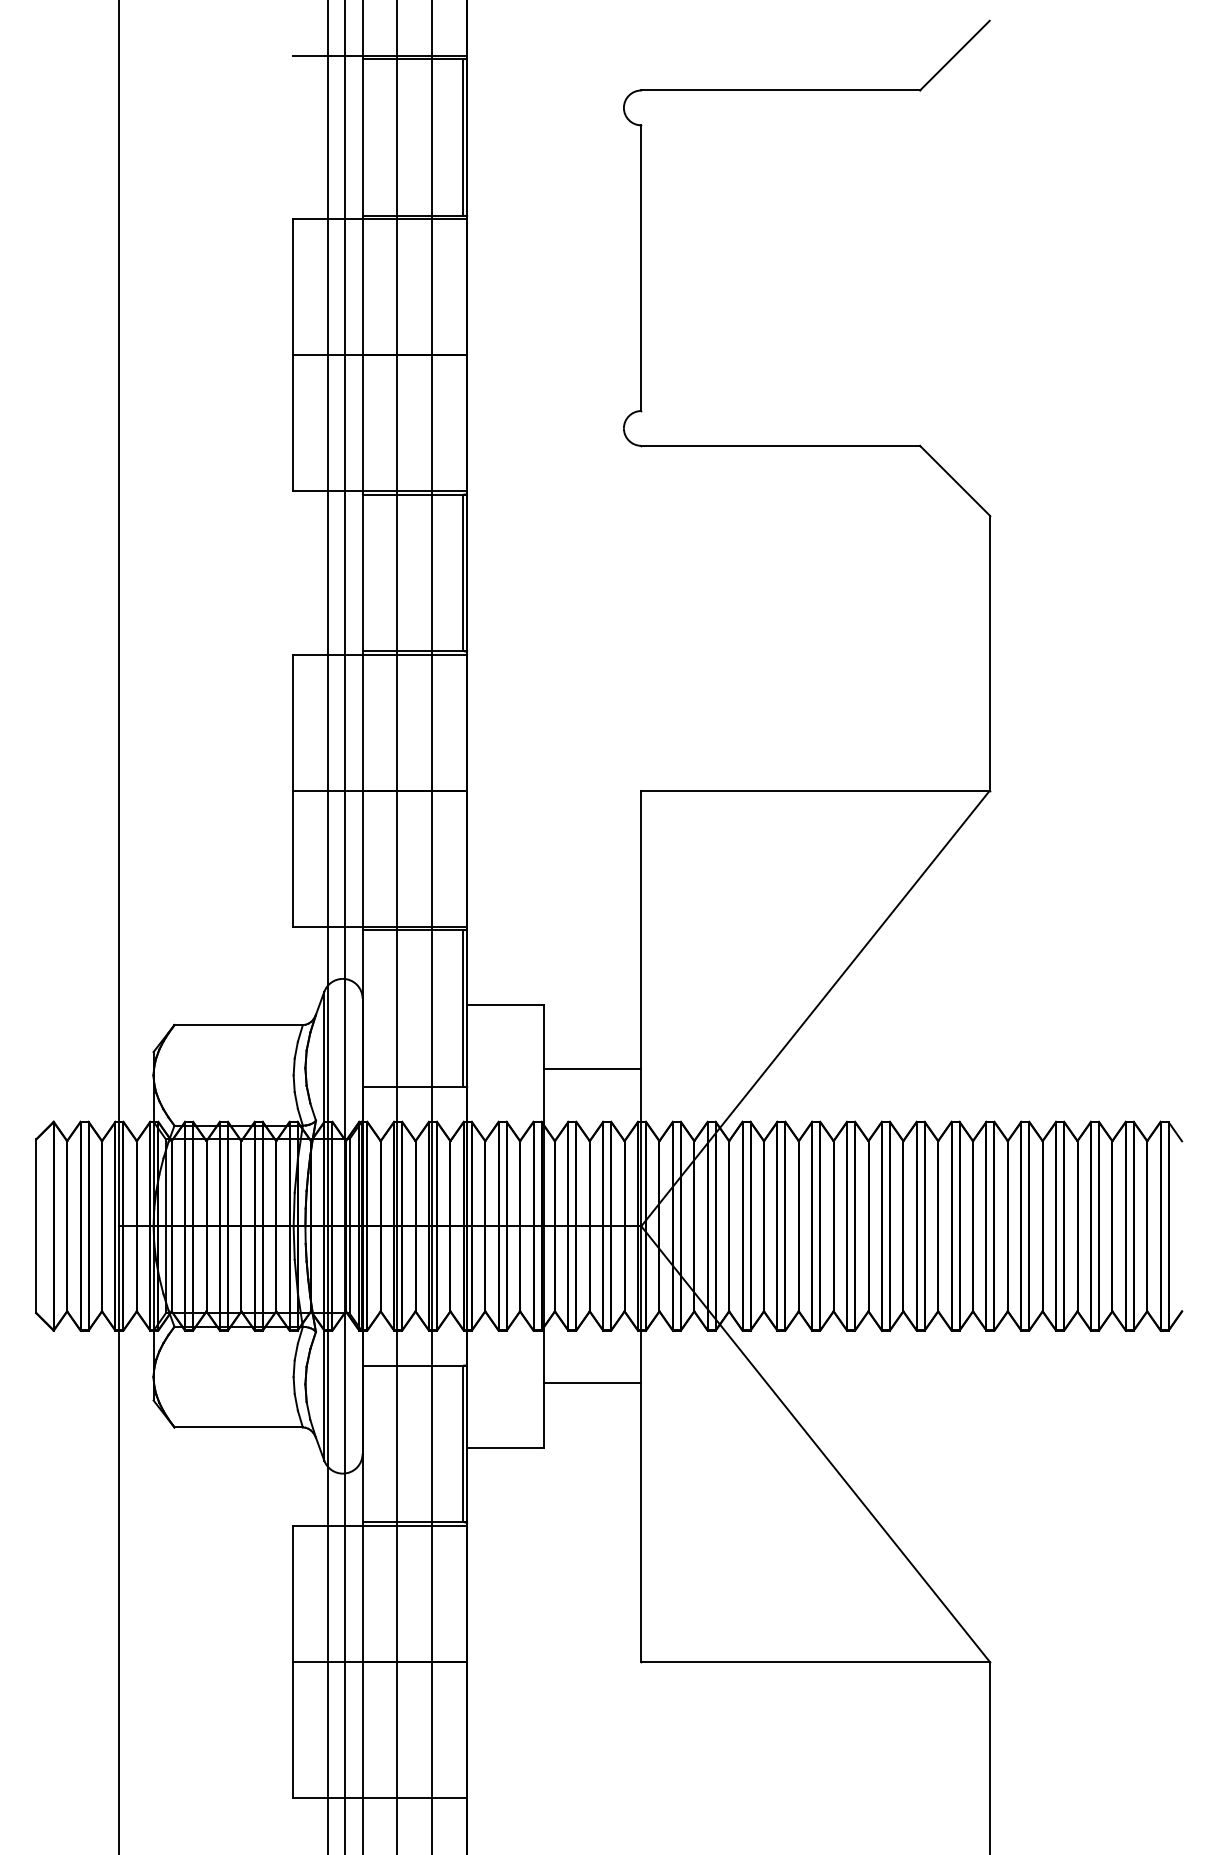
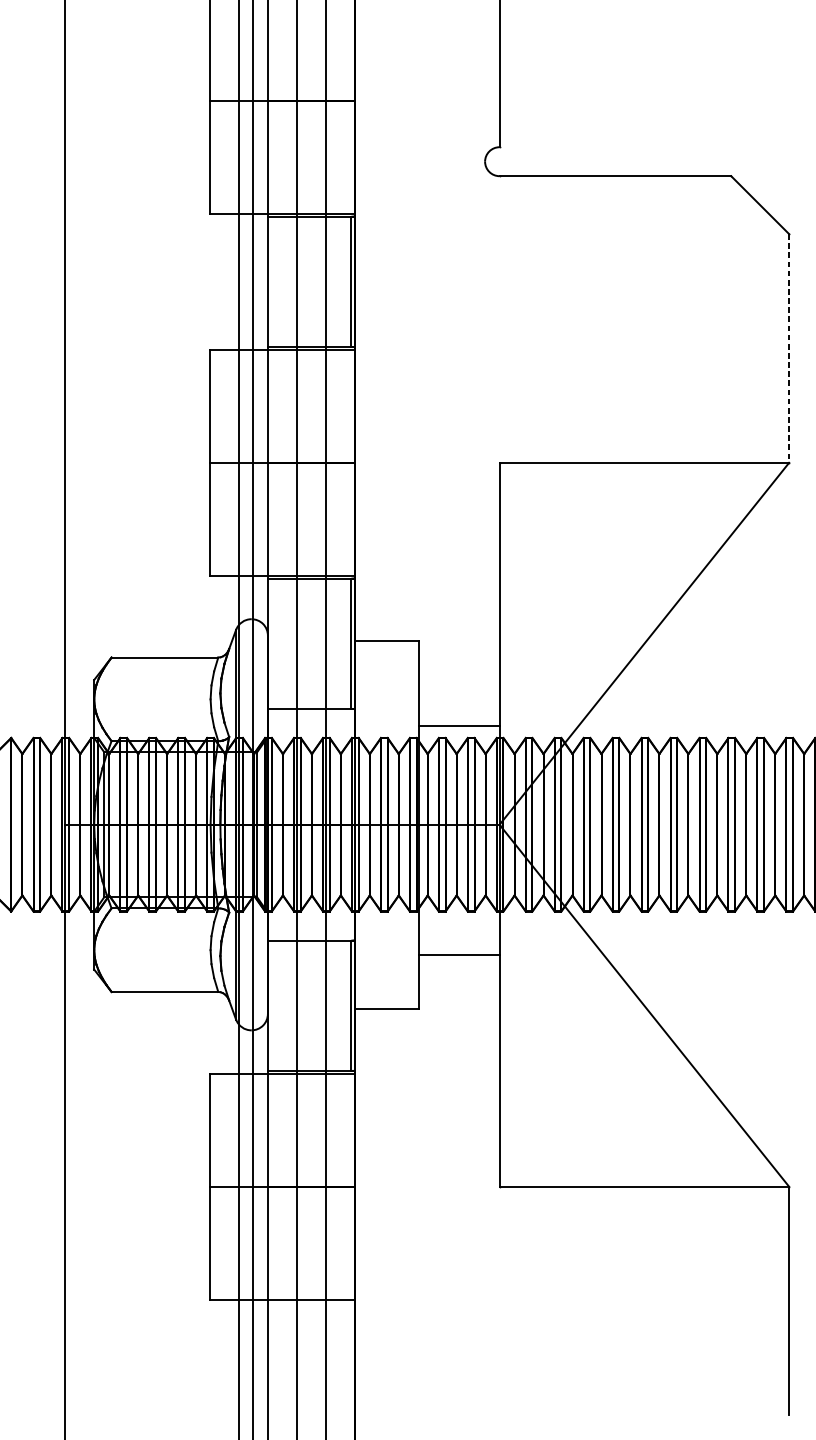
line: (989, 653) -> (788, 348), solid -> dashed
line: (592, 1069) -> (458, 726), moved

